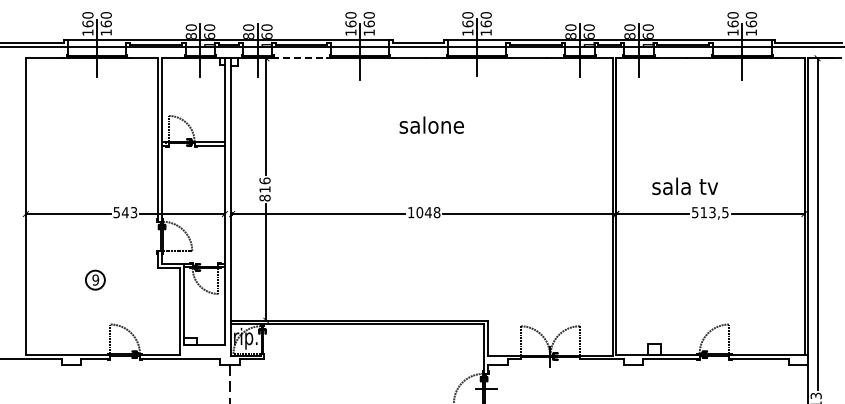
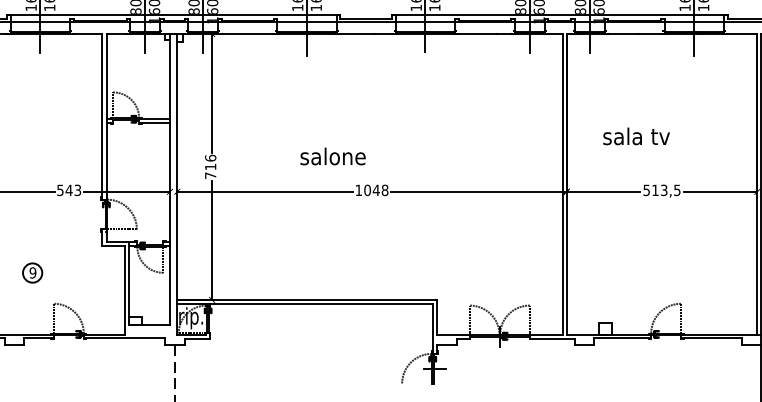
line: (302, 57) -> (248, 33), dashed -> solid
text: (431, 124) -> (332, 155), moved
text: (685, 186) -> (636, 136), moved
text: (264, 197) -> (210, 175), 816 -> 716
part: (95, 279) -> (32, 272), moved

